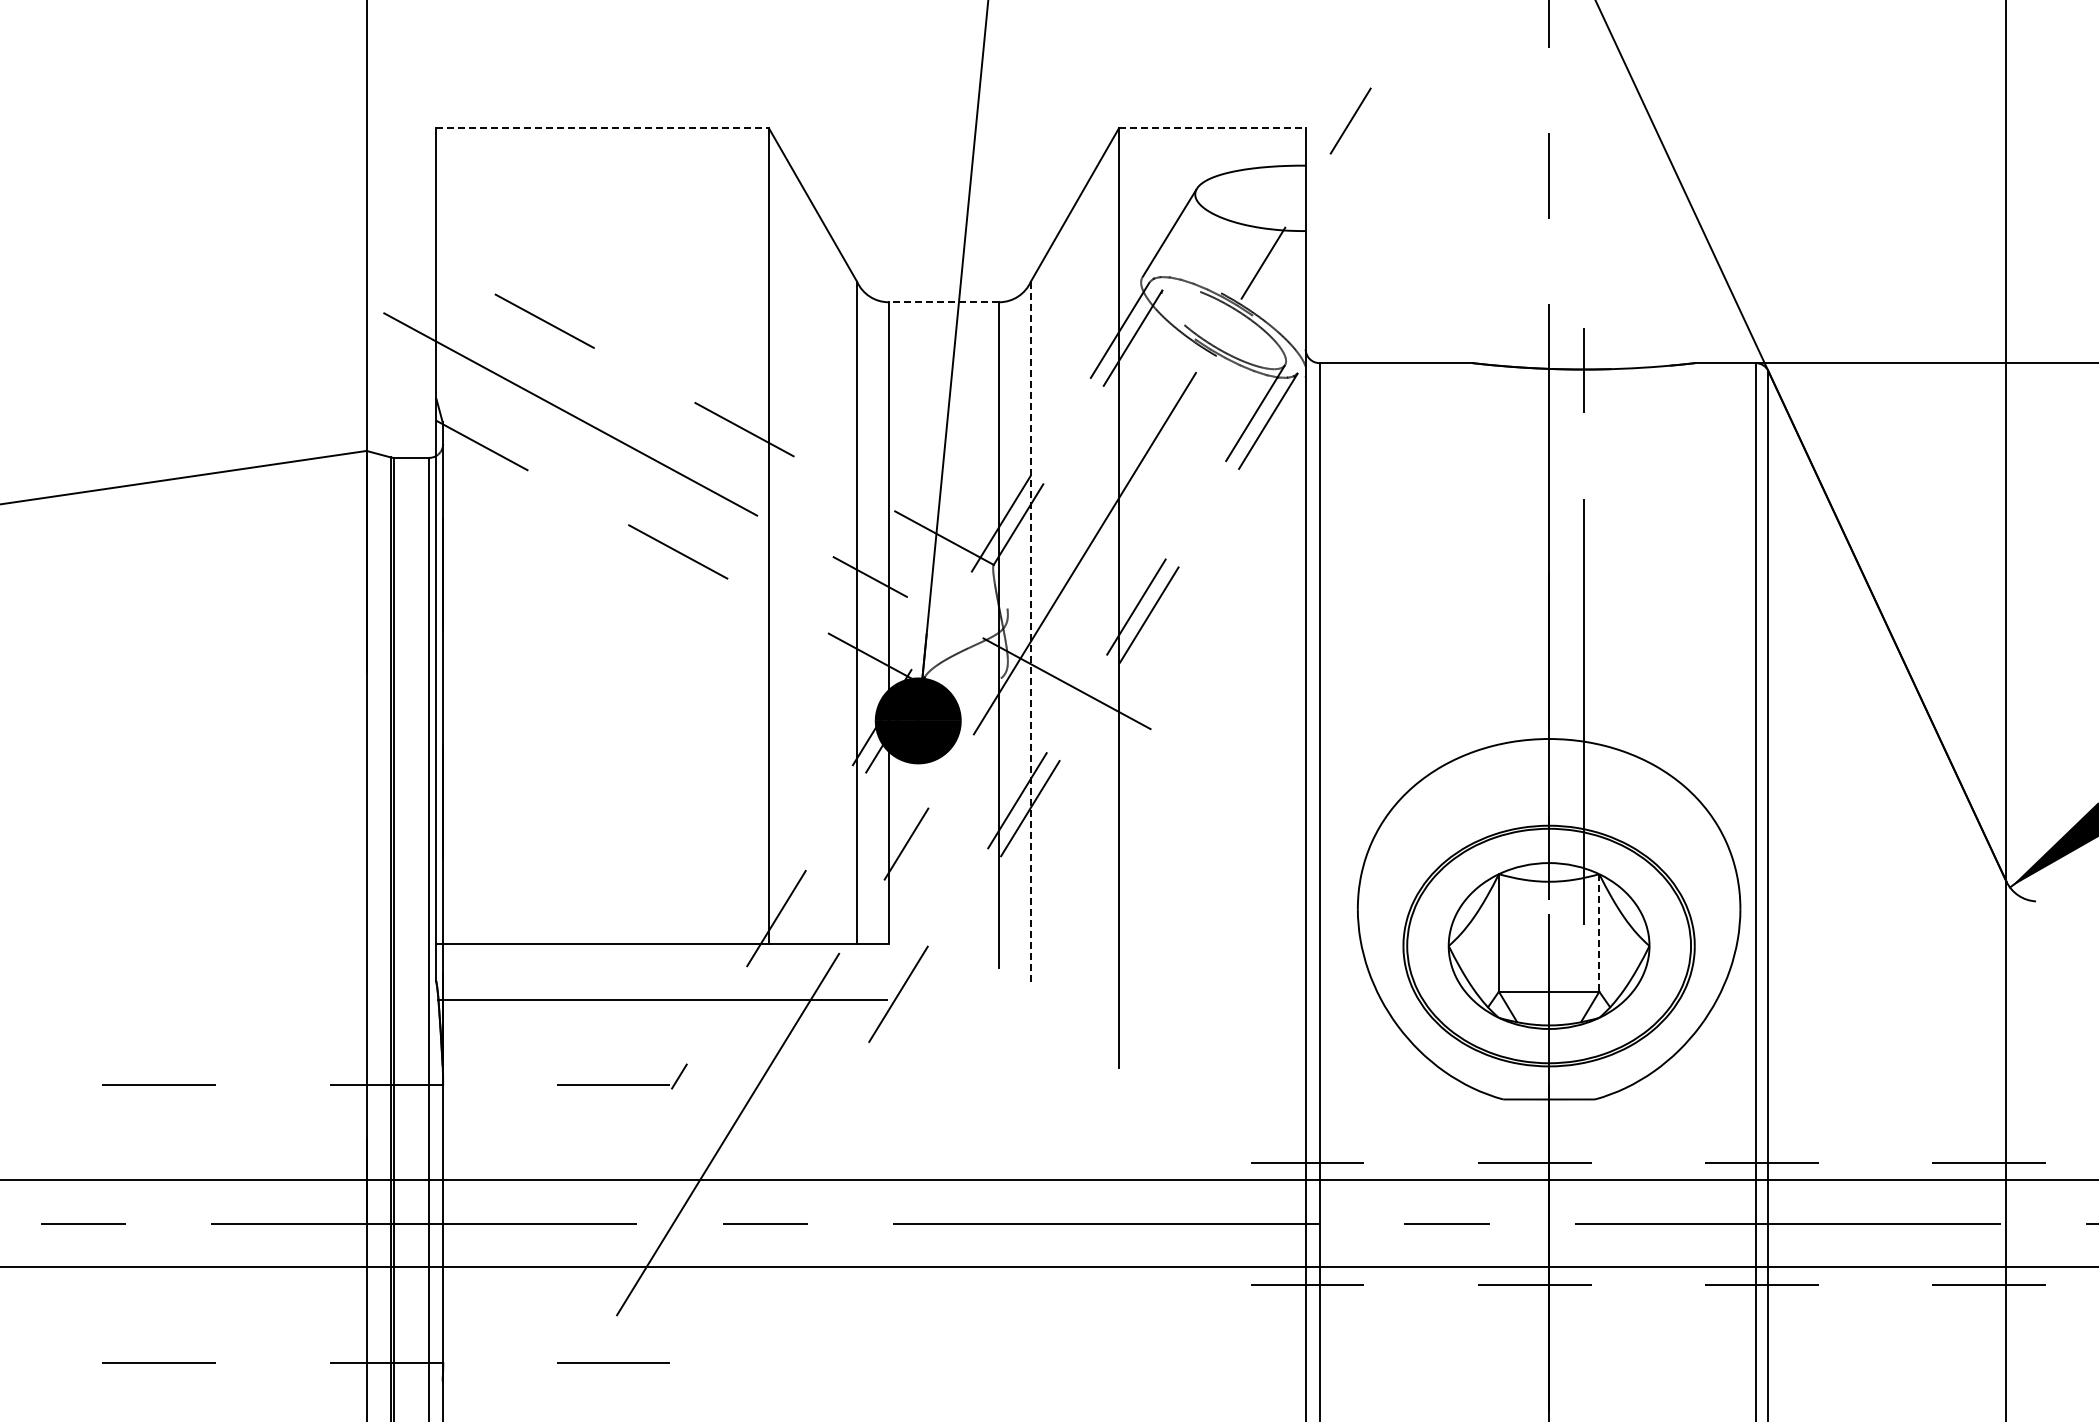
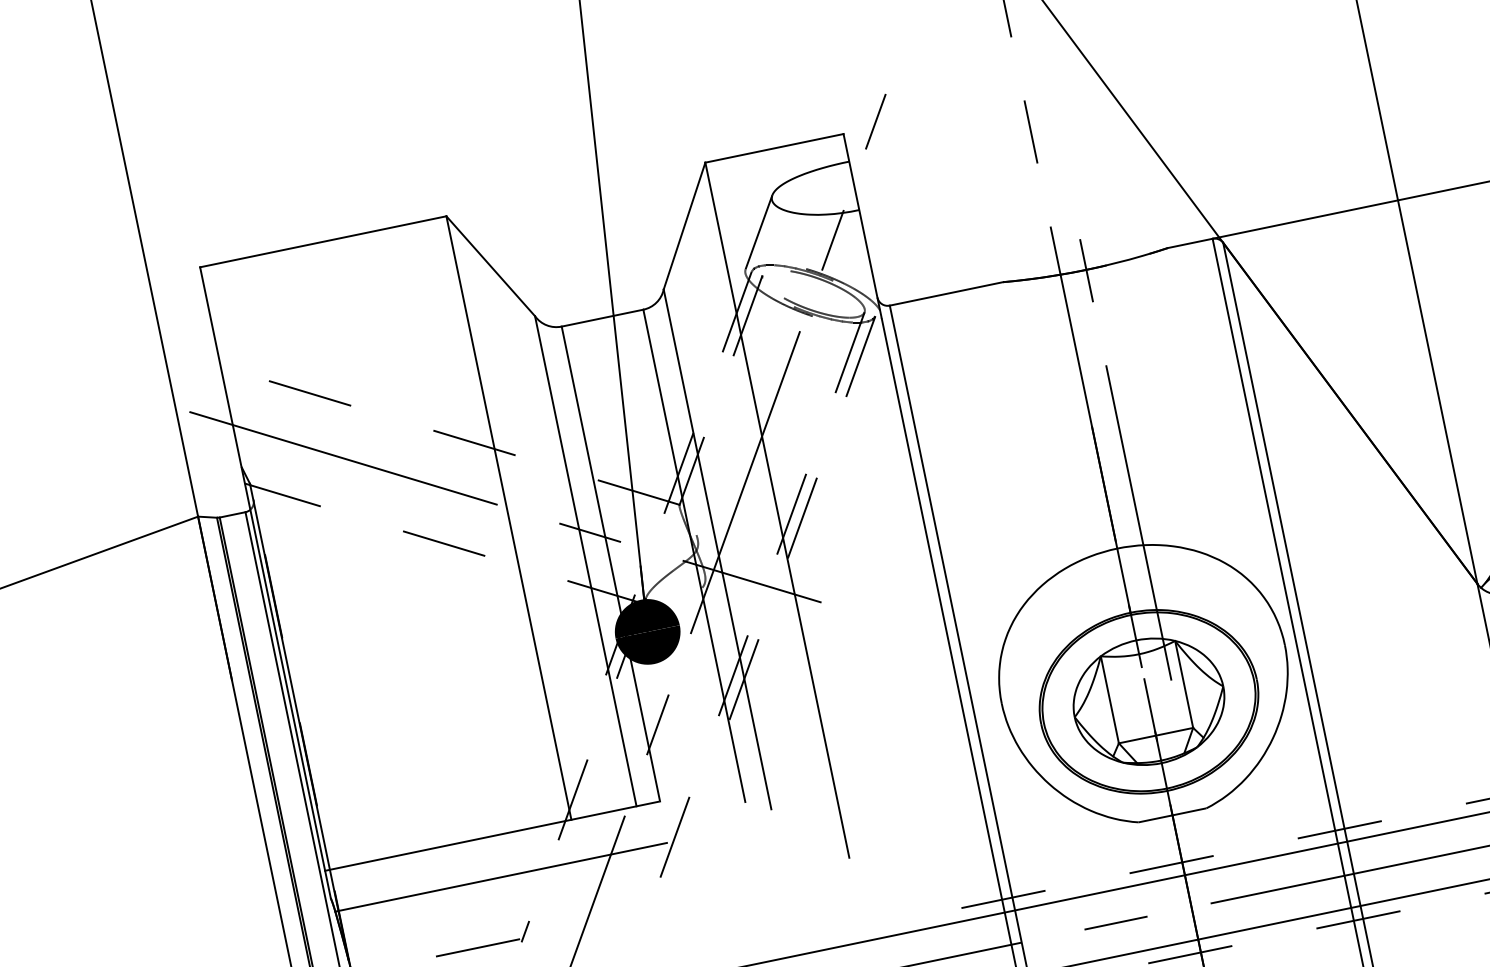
line: (603, 128) -> (323, 241), dashed -> solid
line: (1212, 128) -> (774, 148), dashed -> solid
line: (943, 302) -> (602, 318), dashed -> solid
line: (1030, 633) -> (717, 550), dashed -> solid
line: (1599, 932) -> (1184, 684), dashed -> solid

